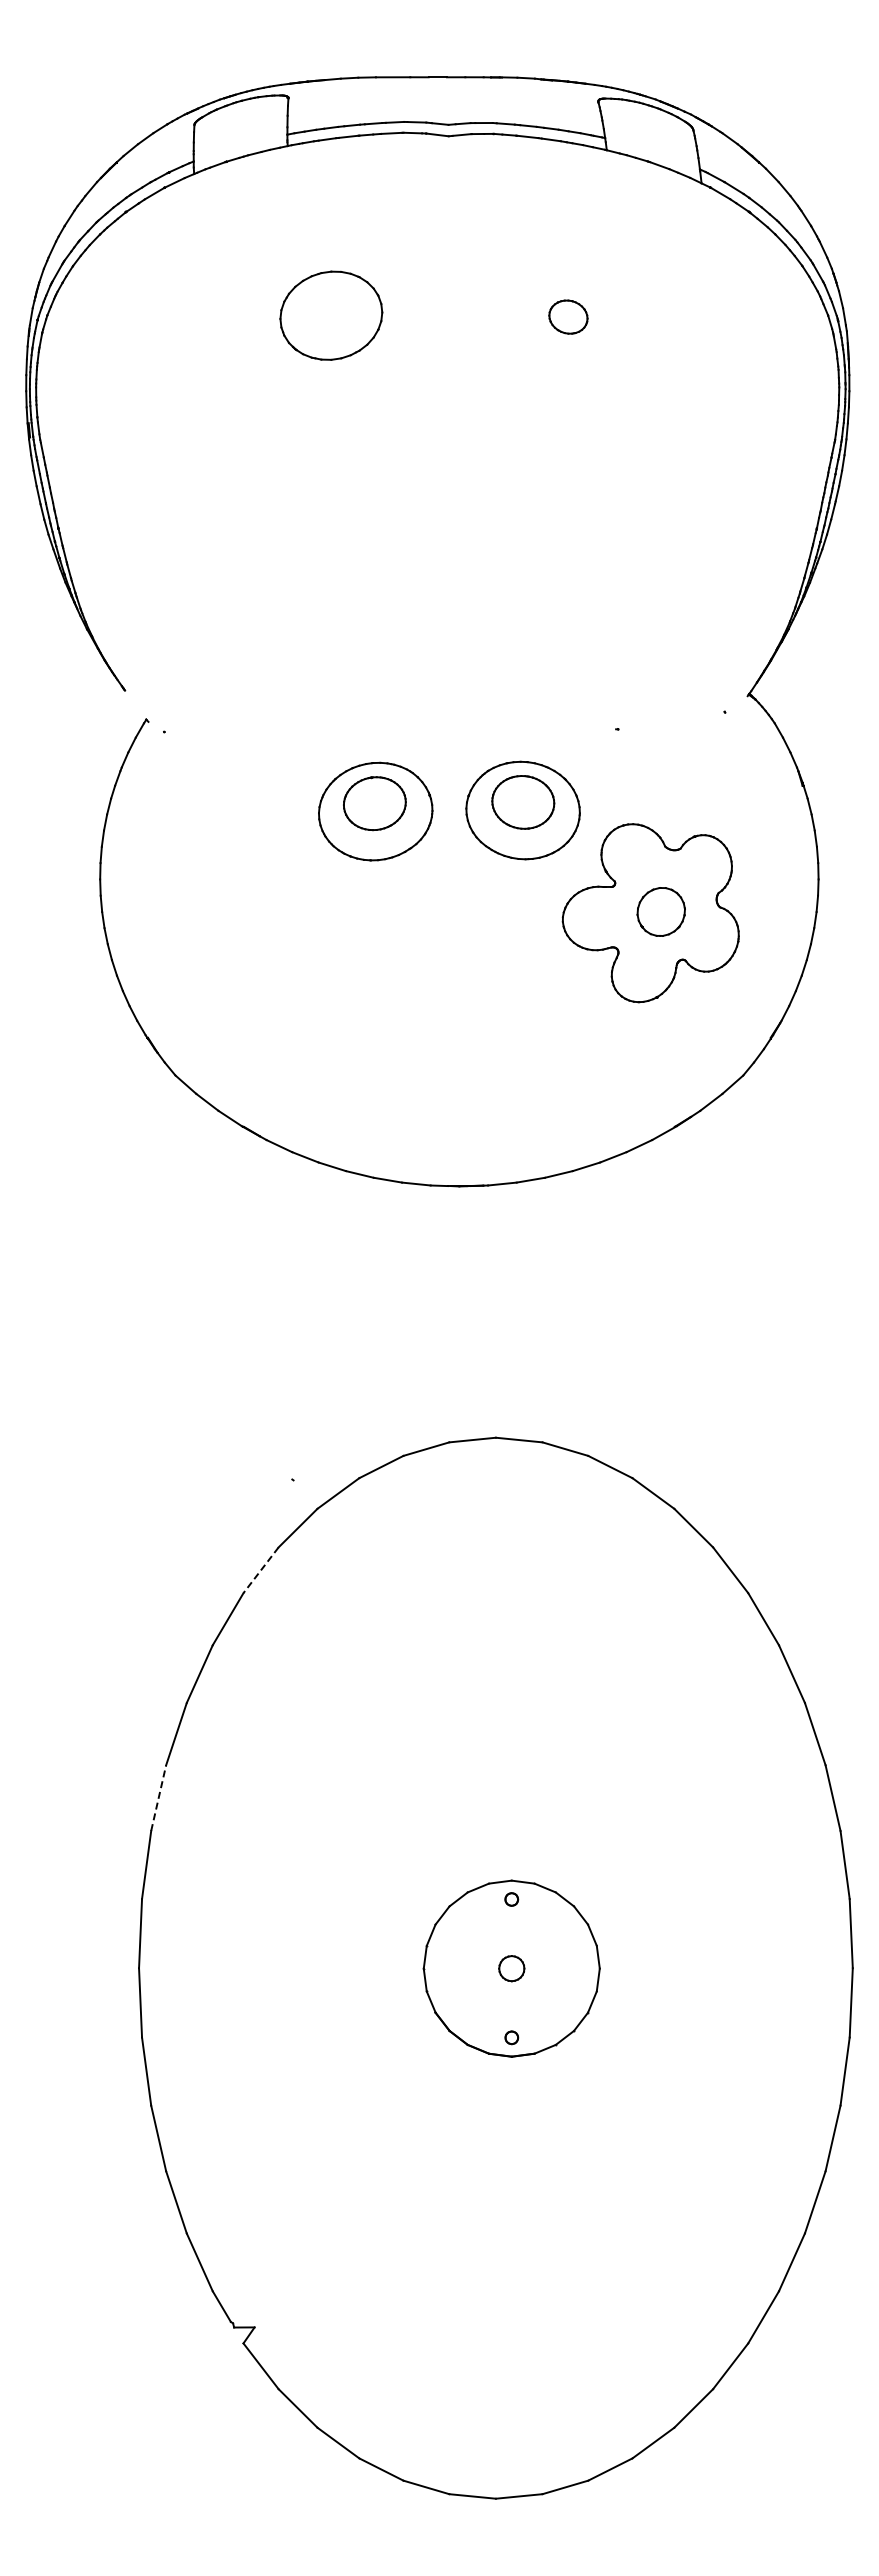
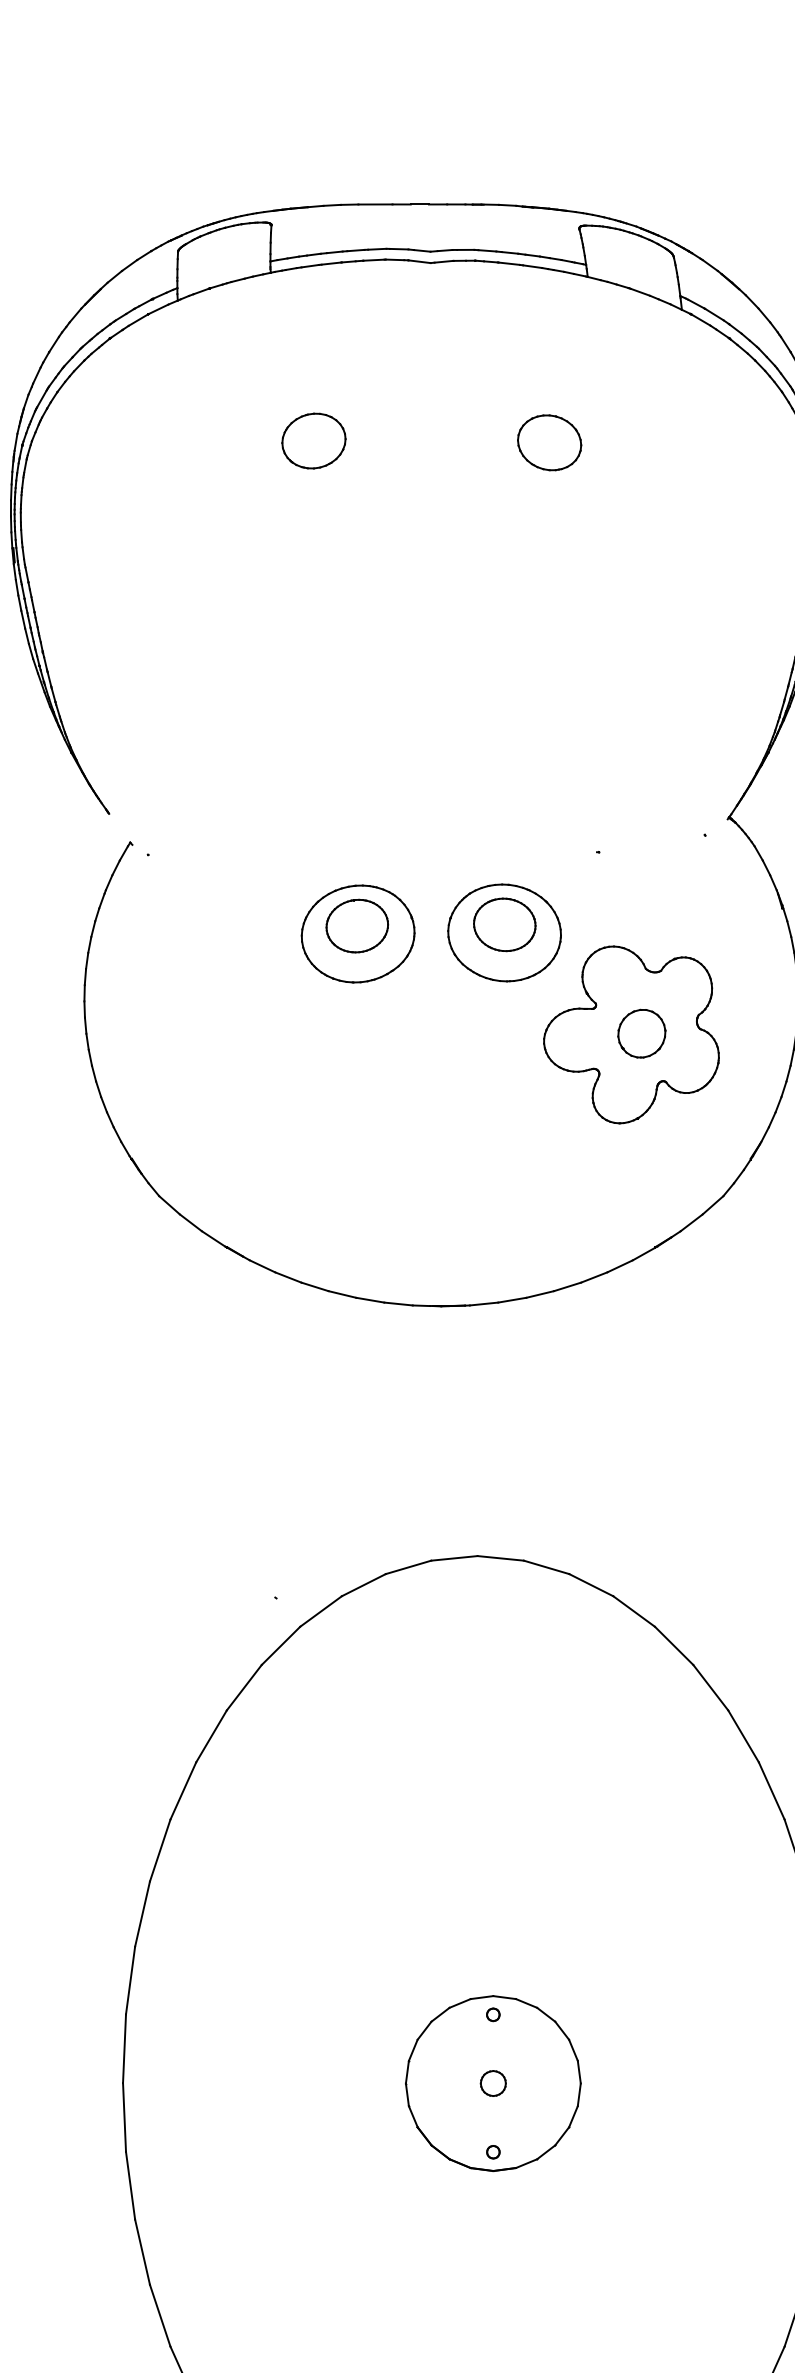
part: (330, 314) -> (313, 440), size x0.62
part: (568, 316) -> (549, 442), size x1.67
line: (261, 1570) -> (244, 1687), dashed -> solid
line: (158, 1798) -> (142, 1914), dashed -> solid

